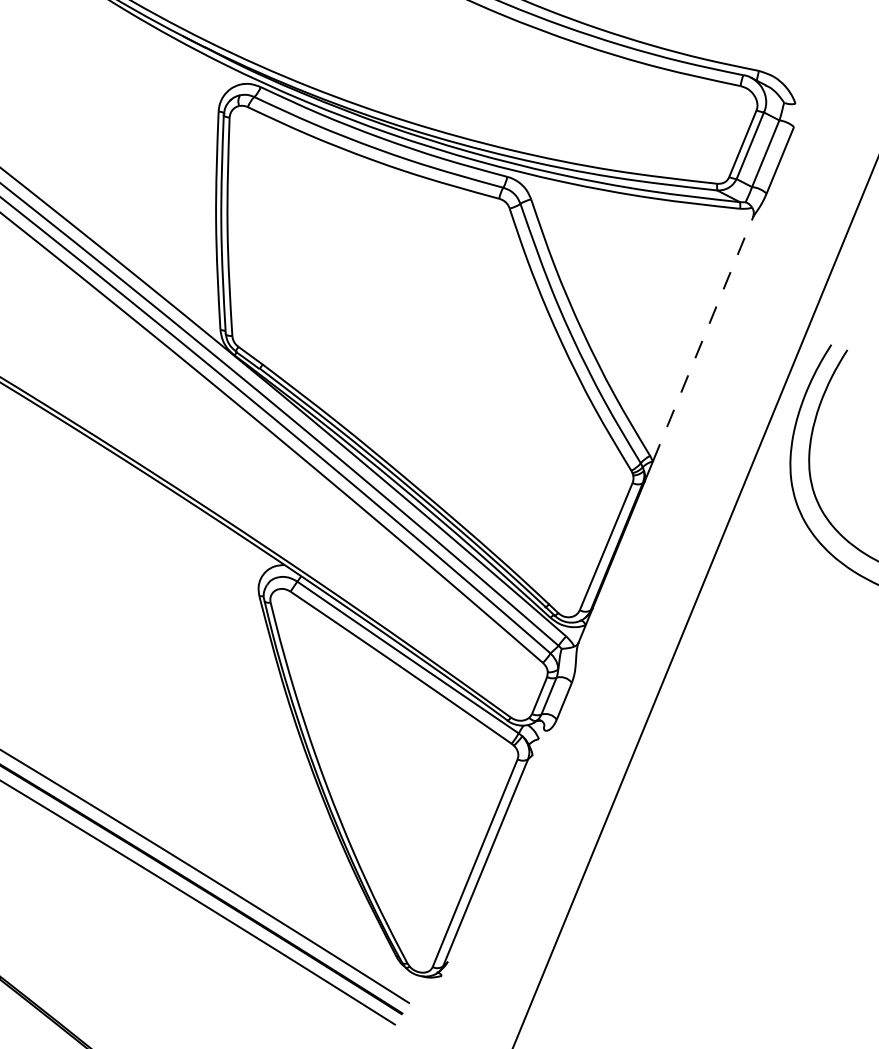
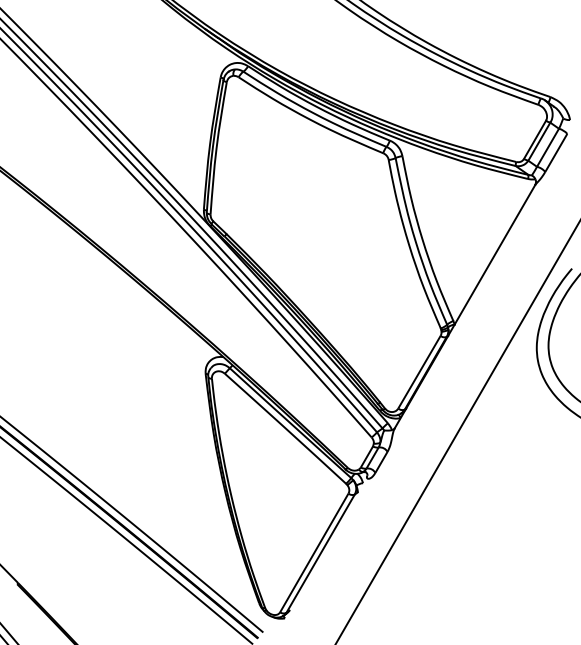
line: (703, 338) -> (495, 254), dashed -> solid

